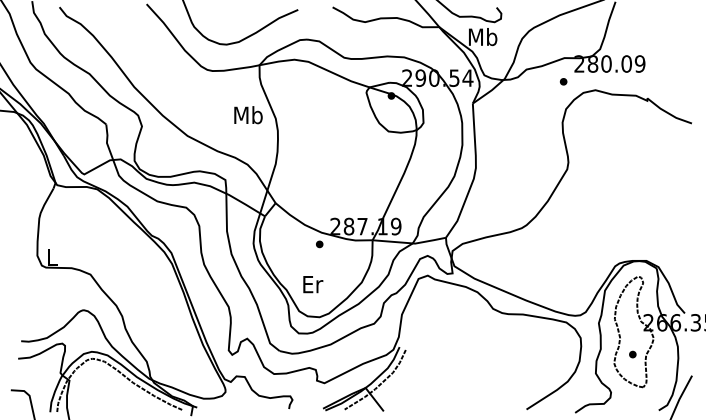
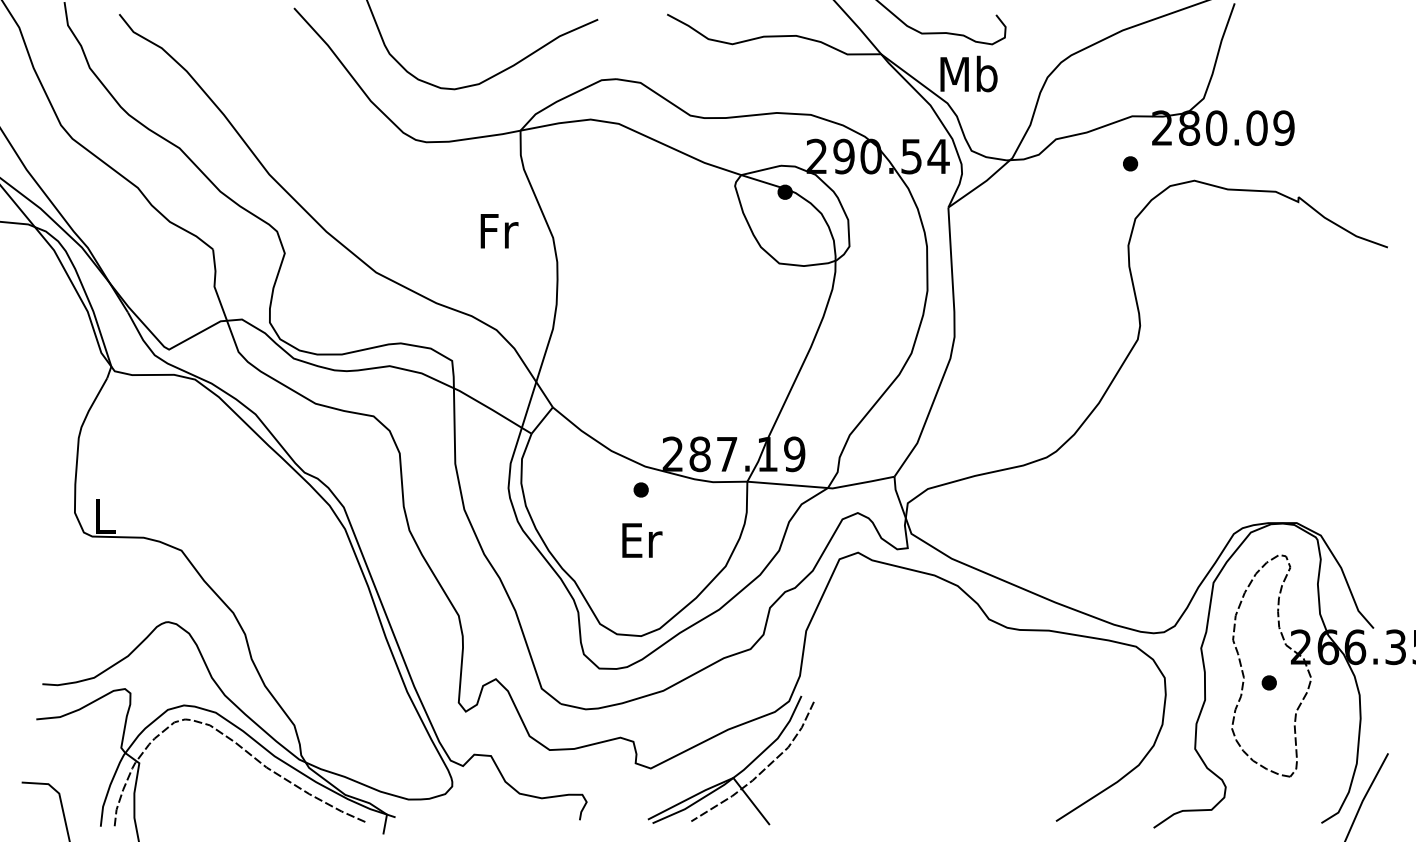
text: (248, 115) -> (498, 231), Mb -> Fr
text: (313, 284) -> (642, 540), moved
part: (632, 354) -> (1268, 682), moved

